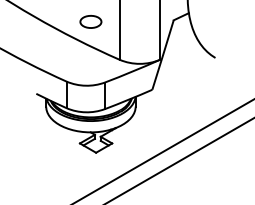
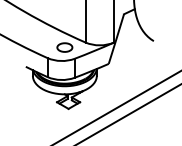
part: (90, 21) -> (64, 47), moved

